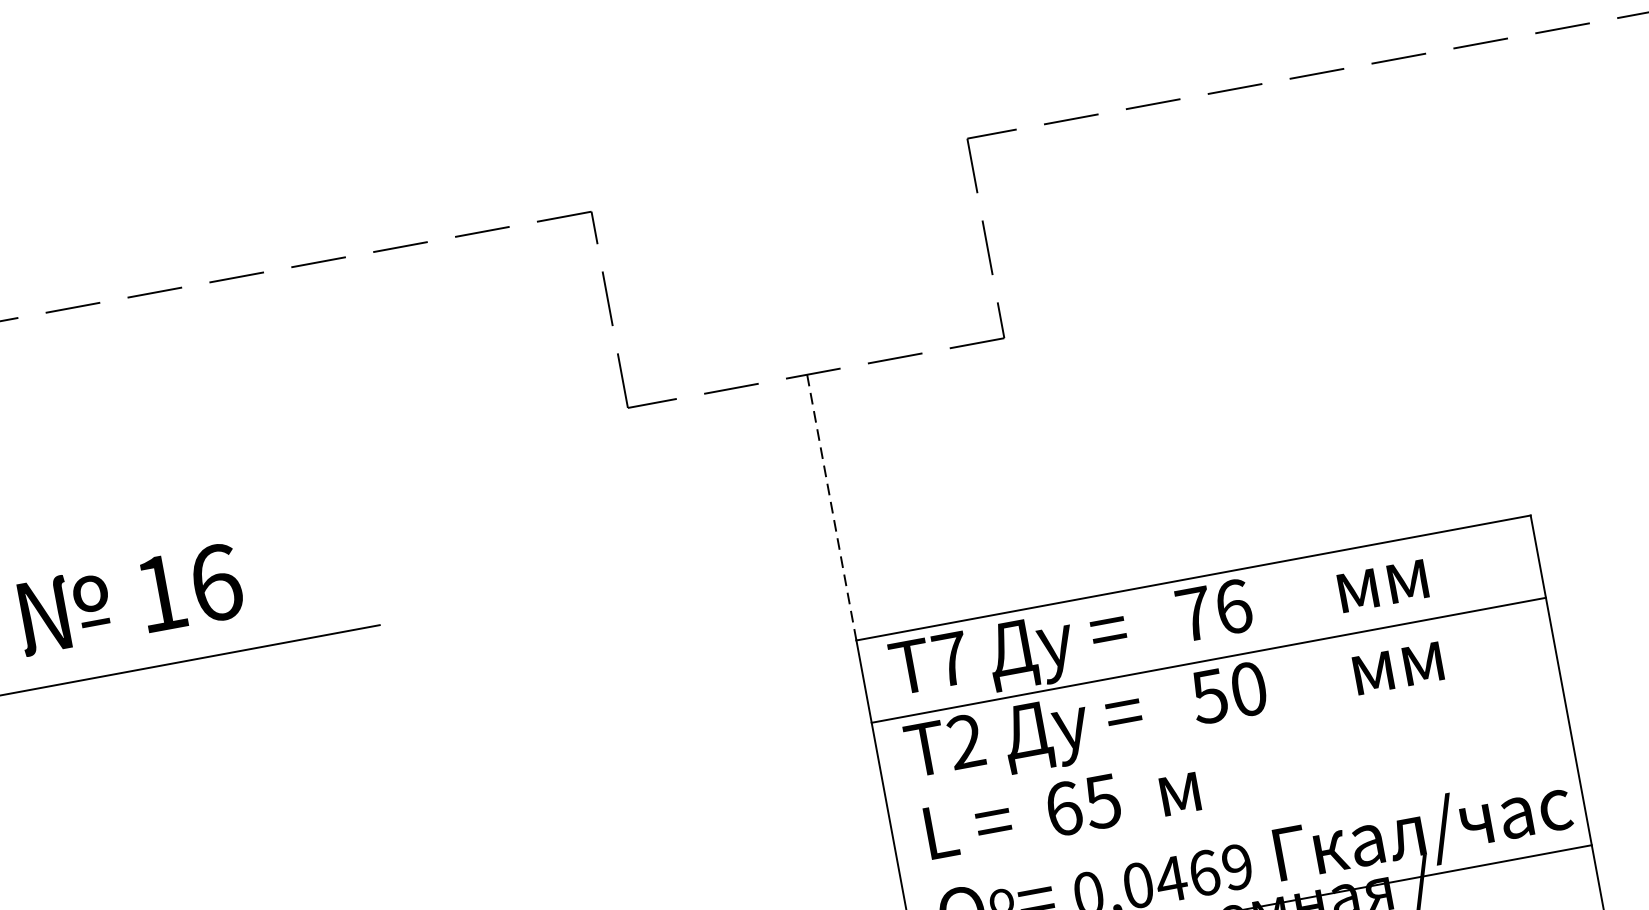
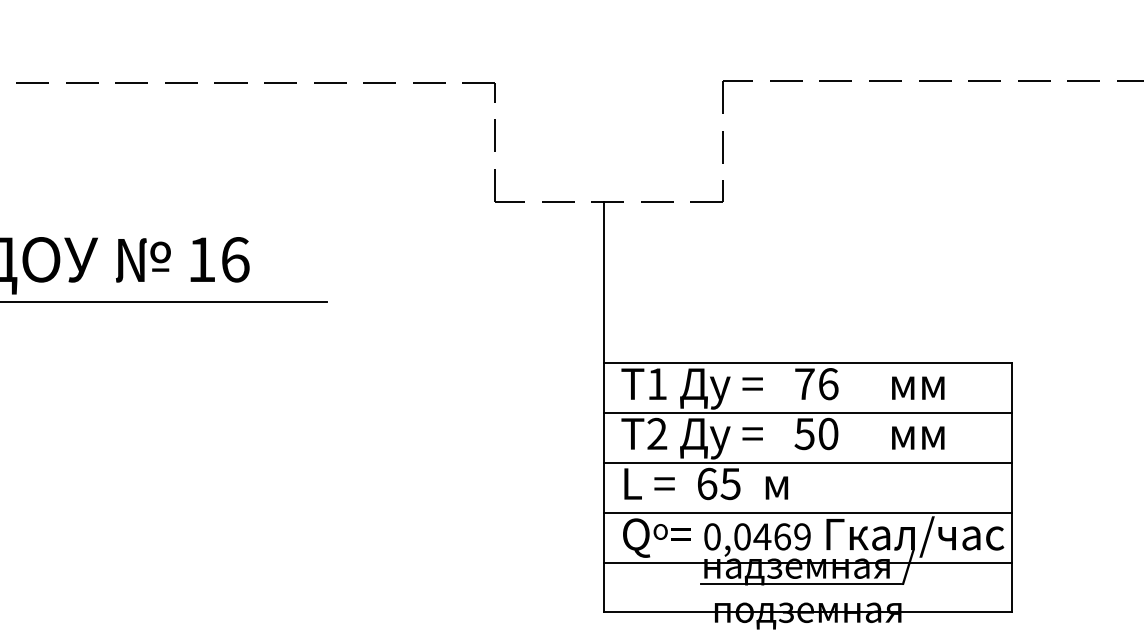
line: (832, 507) -> (604, 282), dashed -> solid
text: (951, 658) -> (657, 383), 7 -> 1
line: (1224, 742) -> (808, 462), added
line: (1239, 824) -> (808, 512), added

